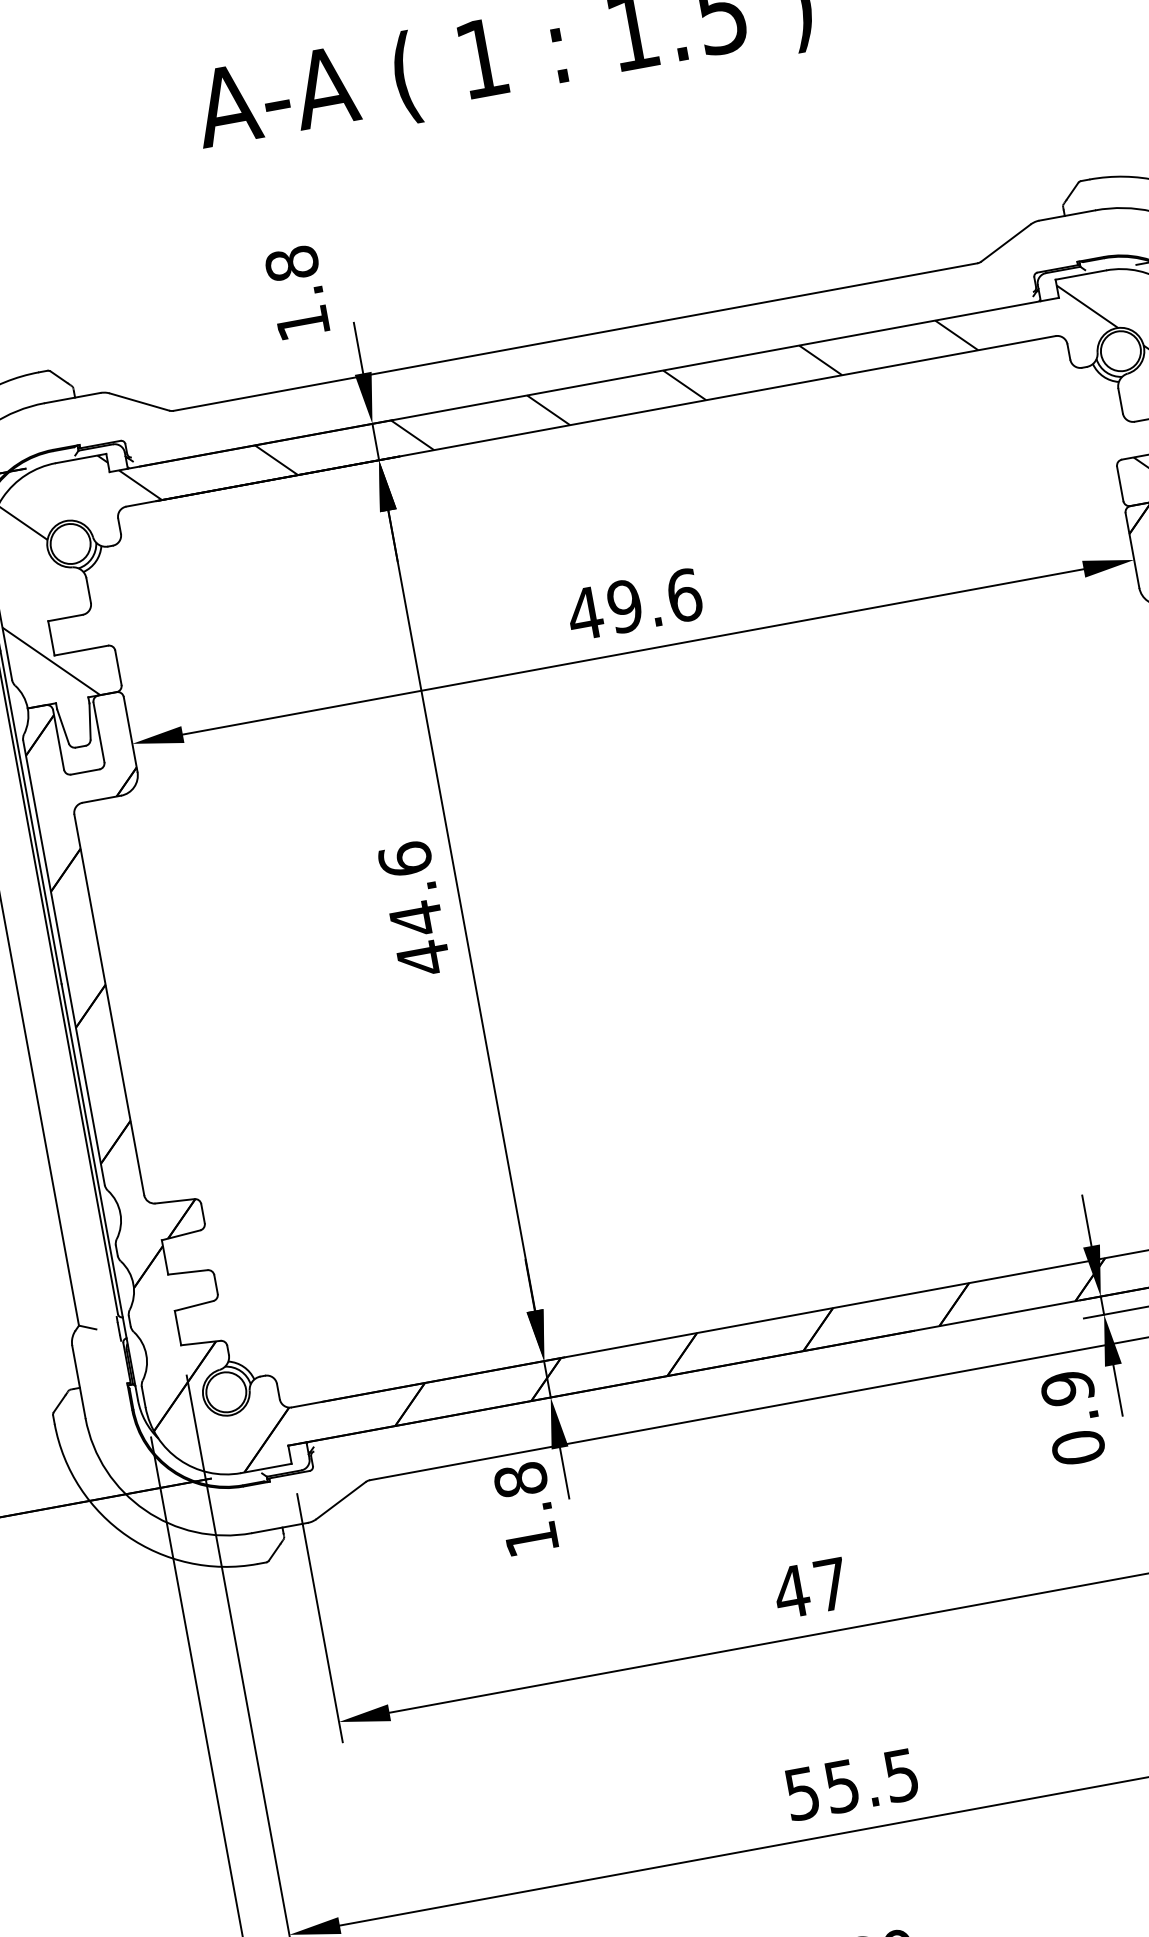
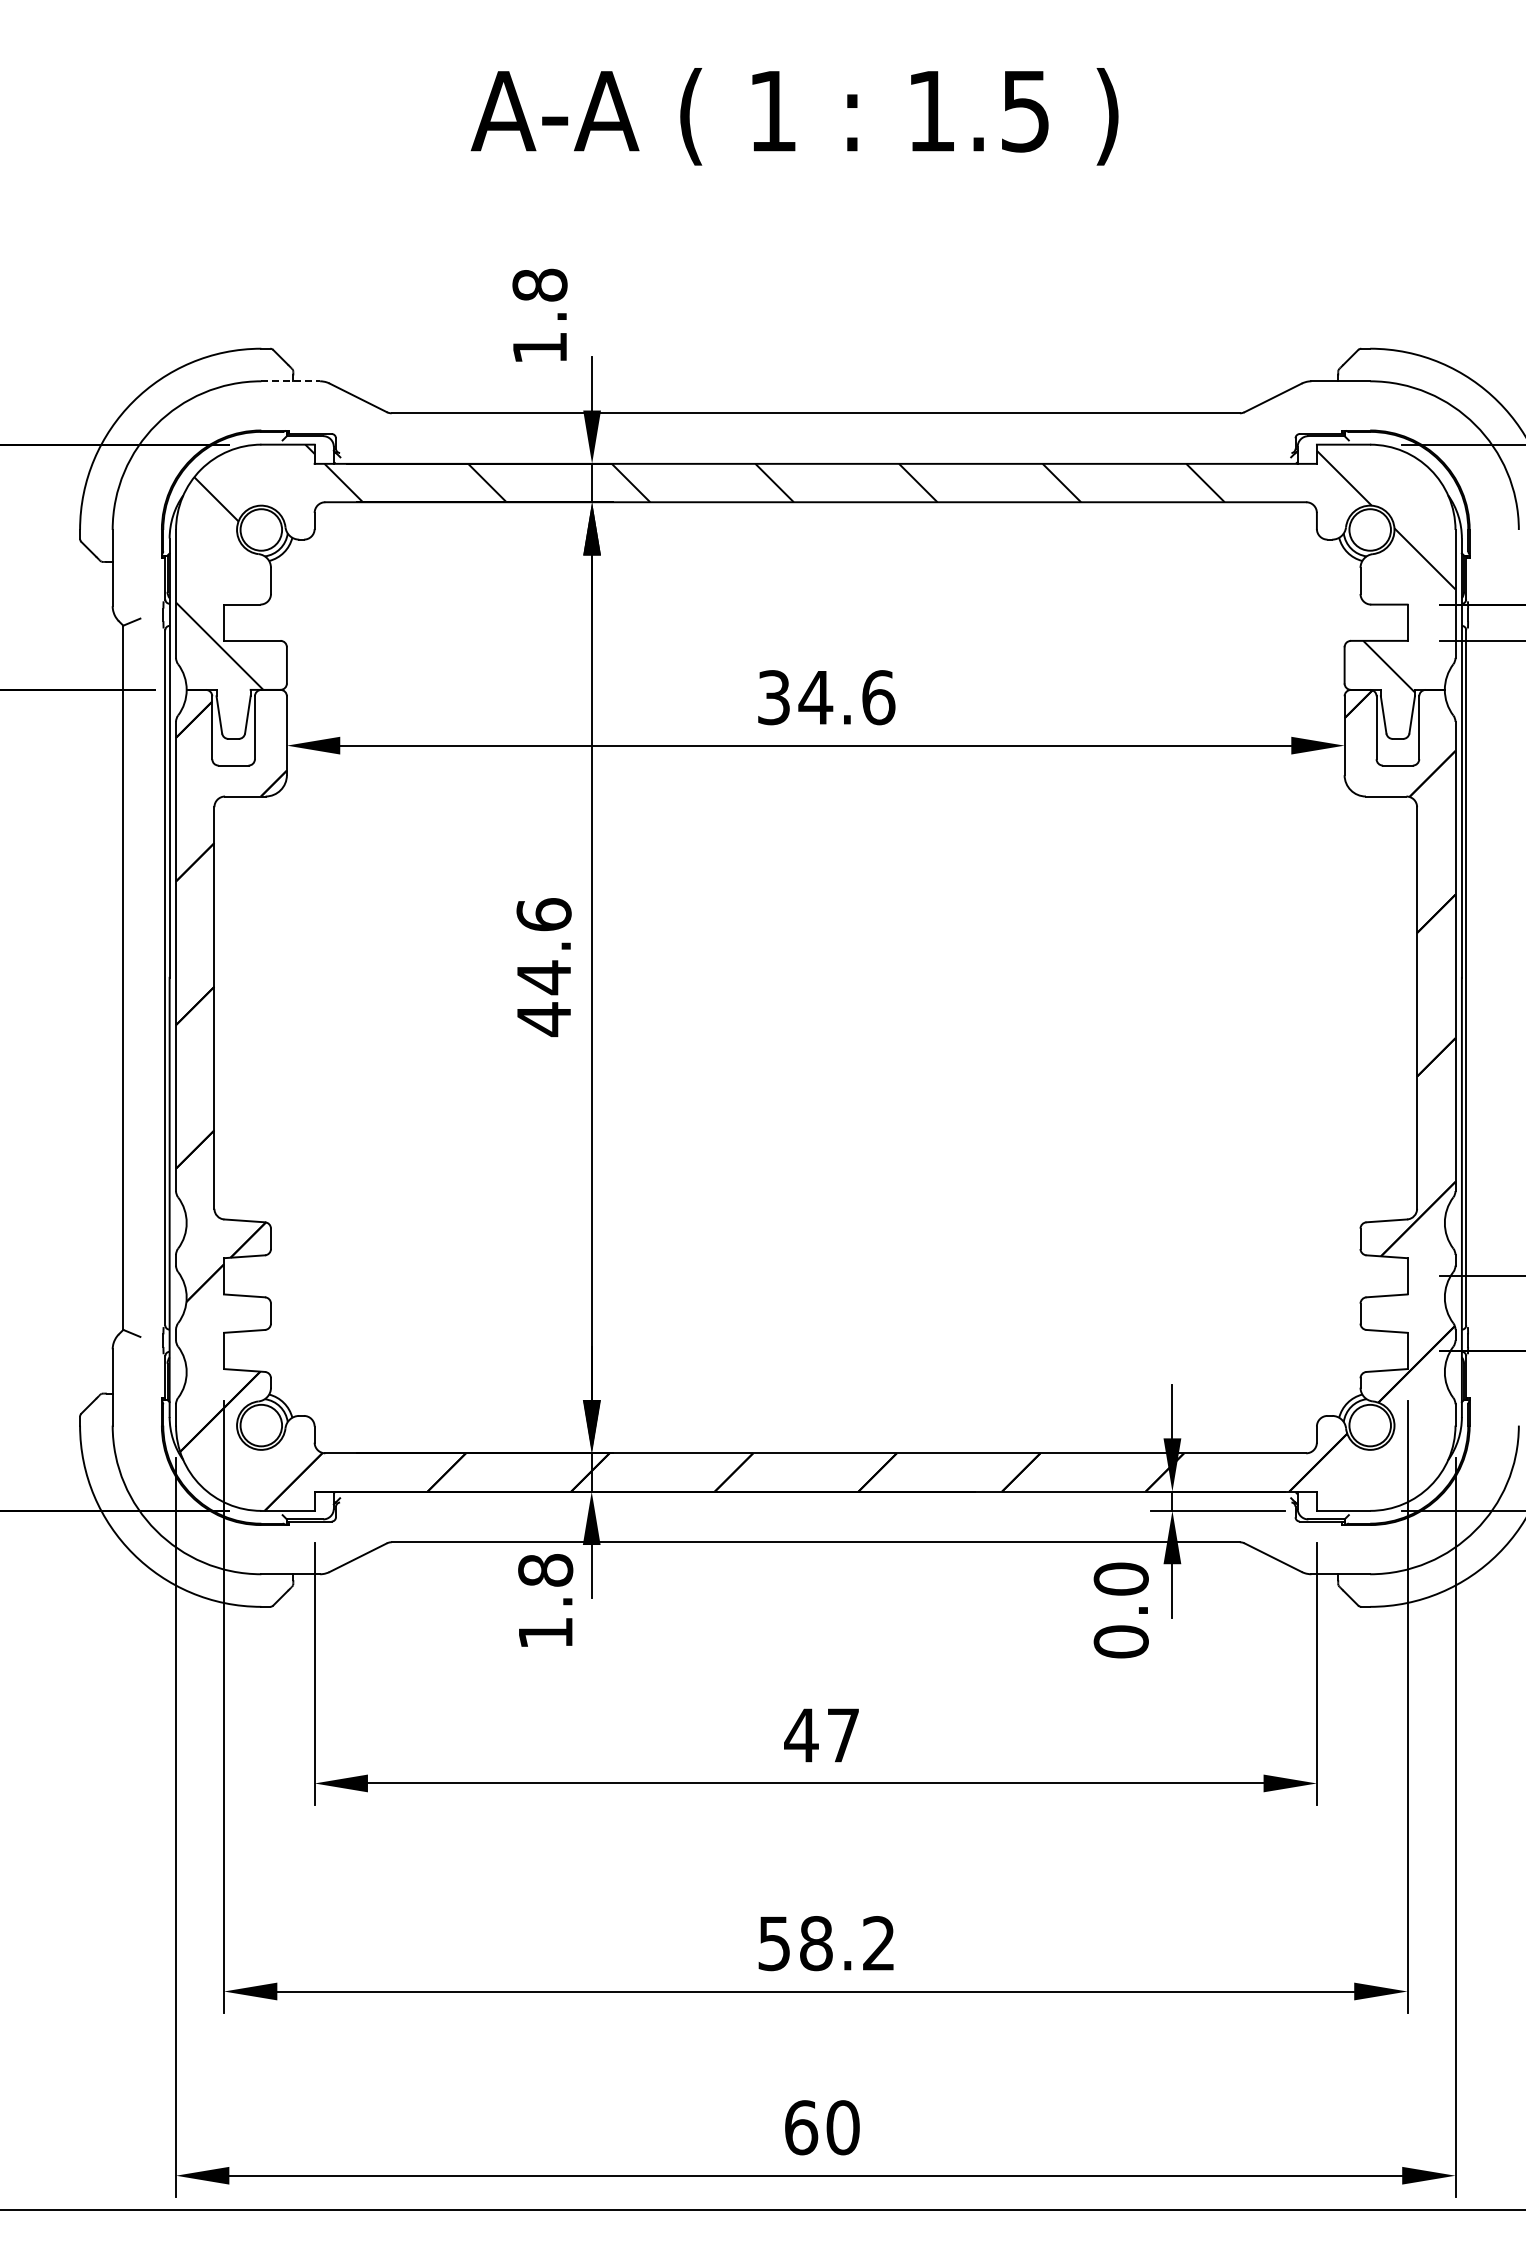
line: (73, 398) -> (291, 381), solid -> dashed
text: (604, 609) -> (794, 697), 49.6 -> 34.6
text: (1066, 1387) -> (1120, 1578), 0.9 -> 0.0
text: (871, 1780) -> (847, 1943), 55.5 -> 58.2

